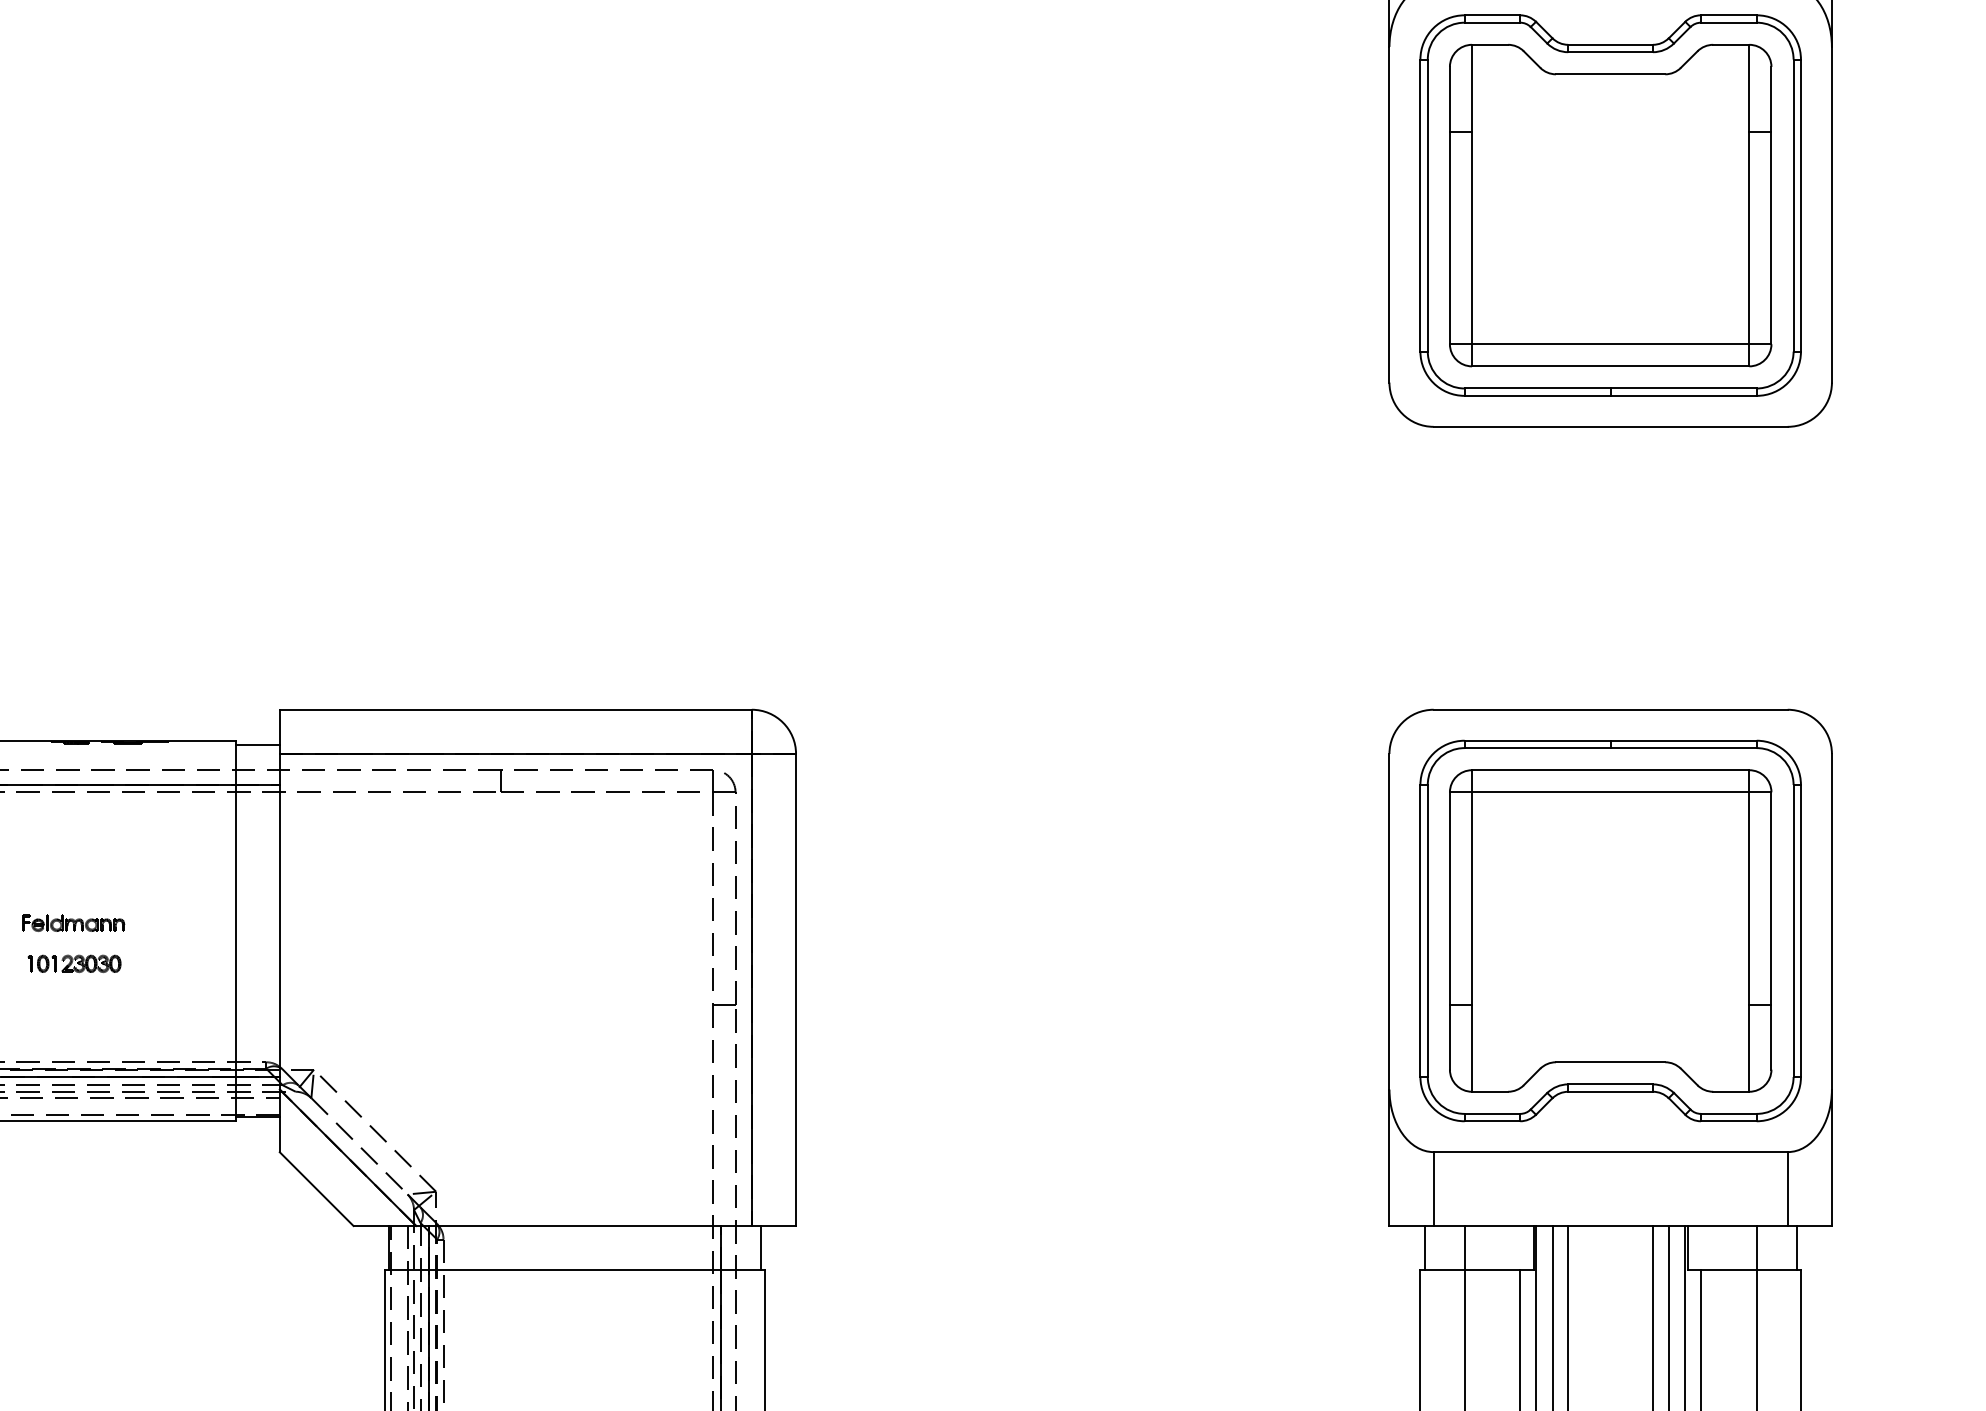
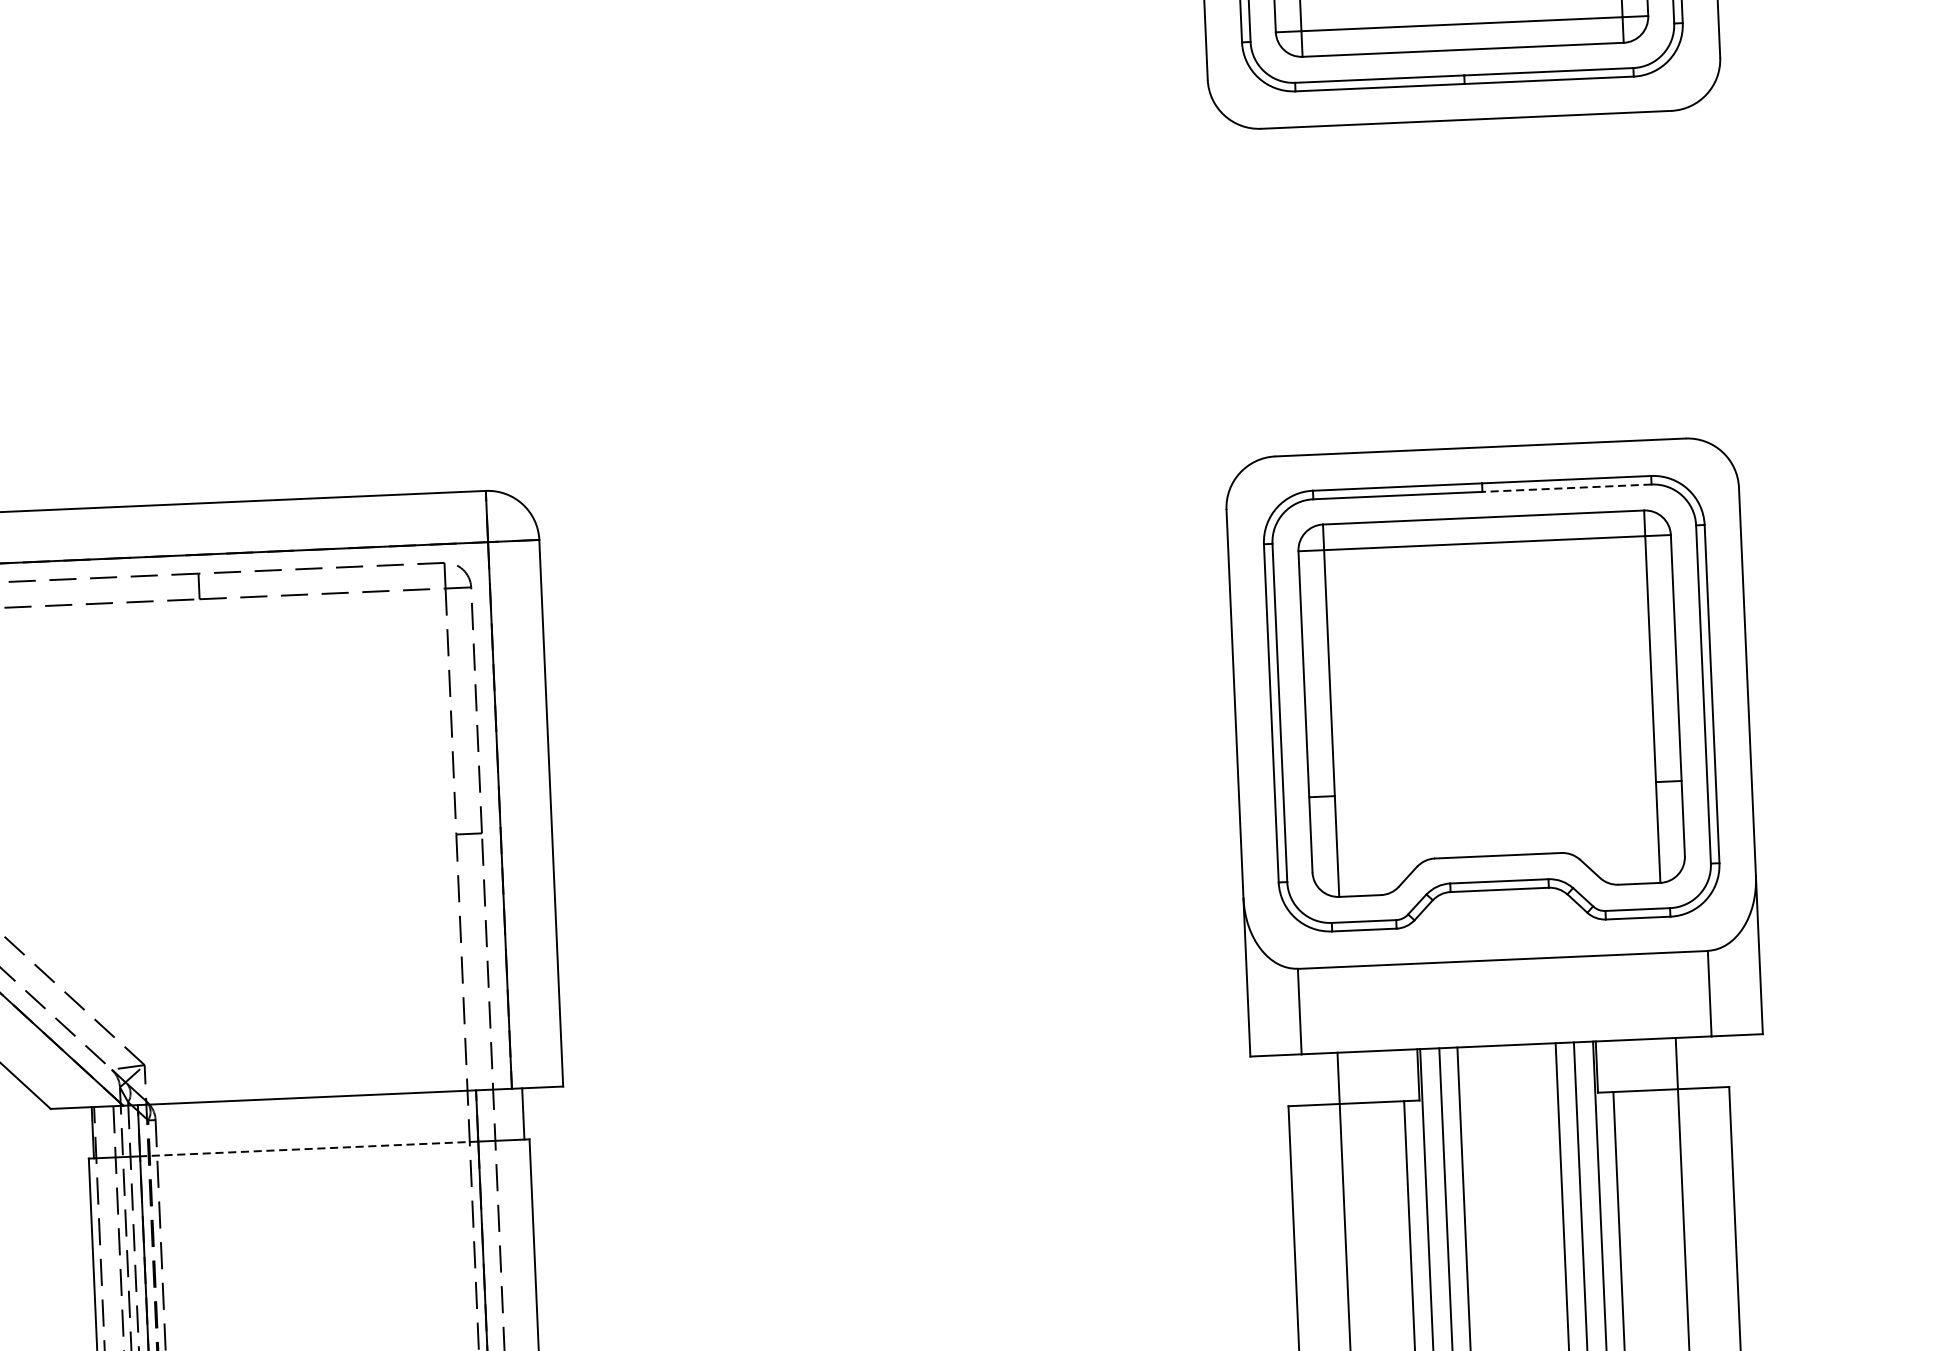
line: (1683, 748) -> (1566, 488), solid -> dashed
line: (1424, 1248) -> (1292, 1080), removed
line: (1796, 1248) -> (1722, 1062), removed
line: (574, 1270) -> (308, 1149), solid -> dashed

